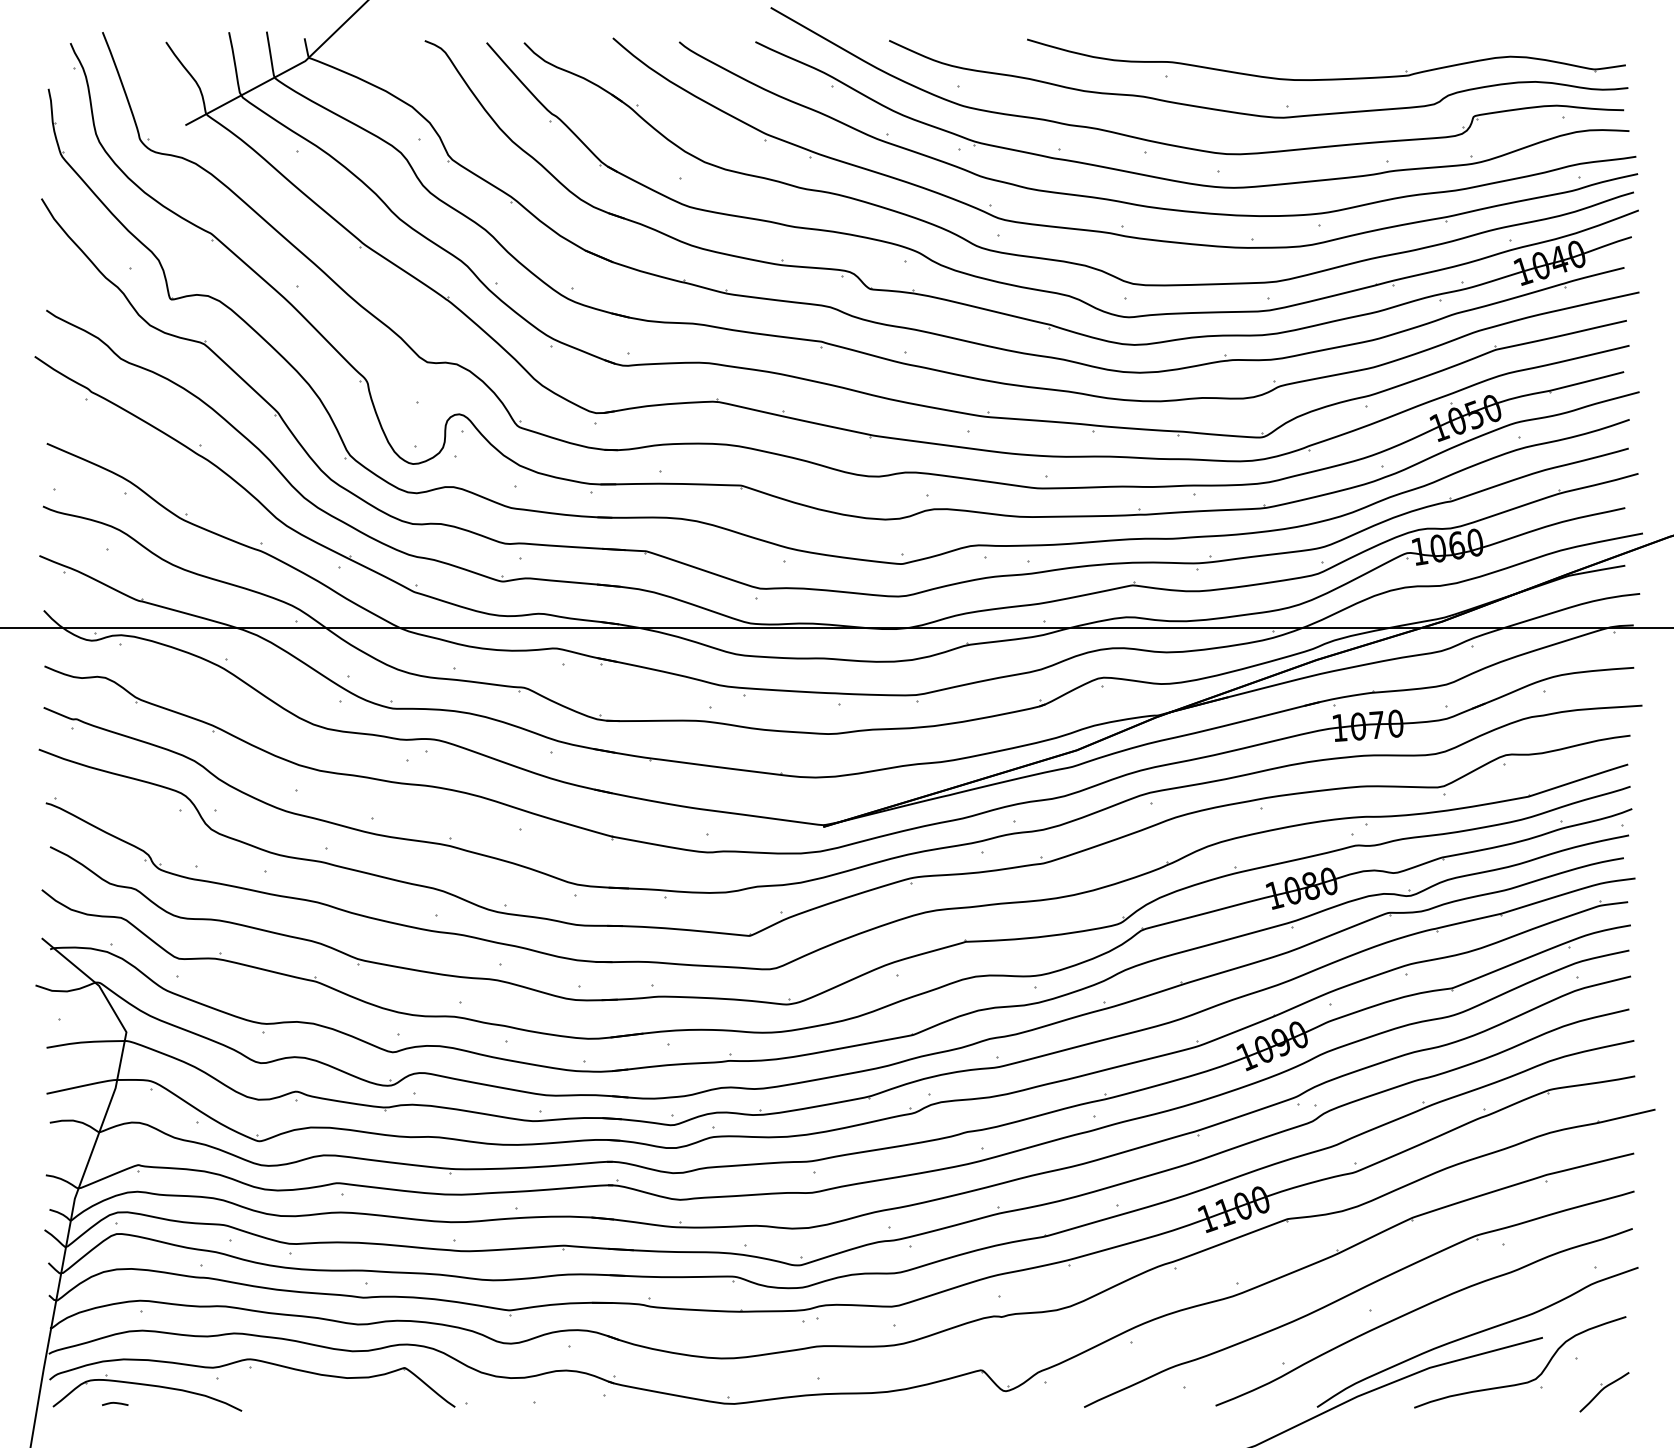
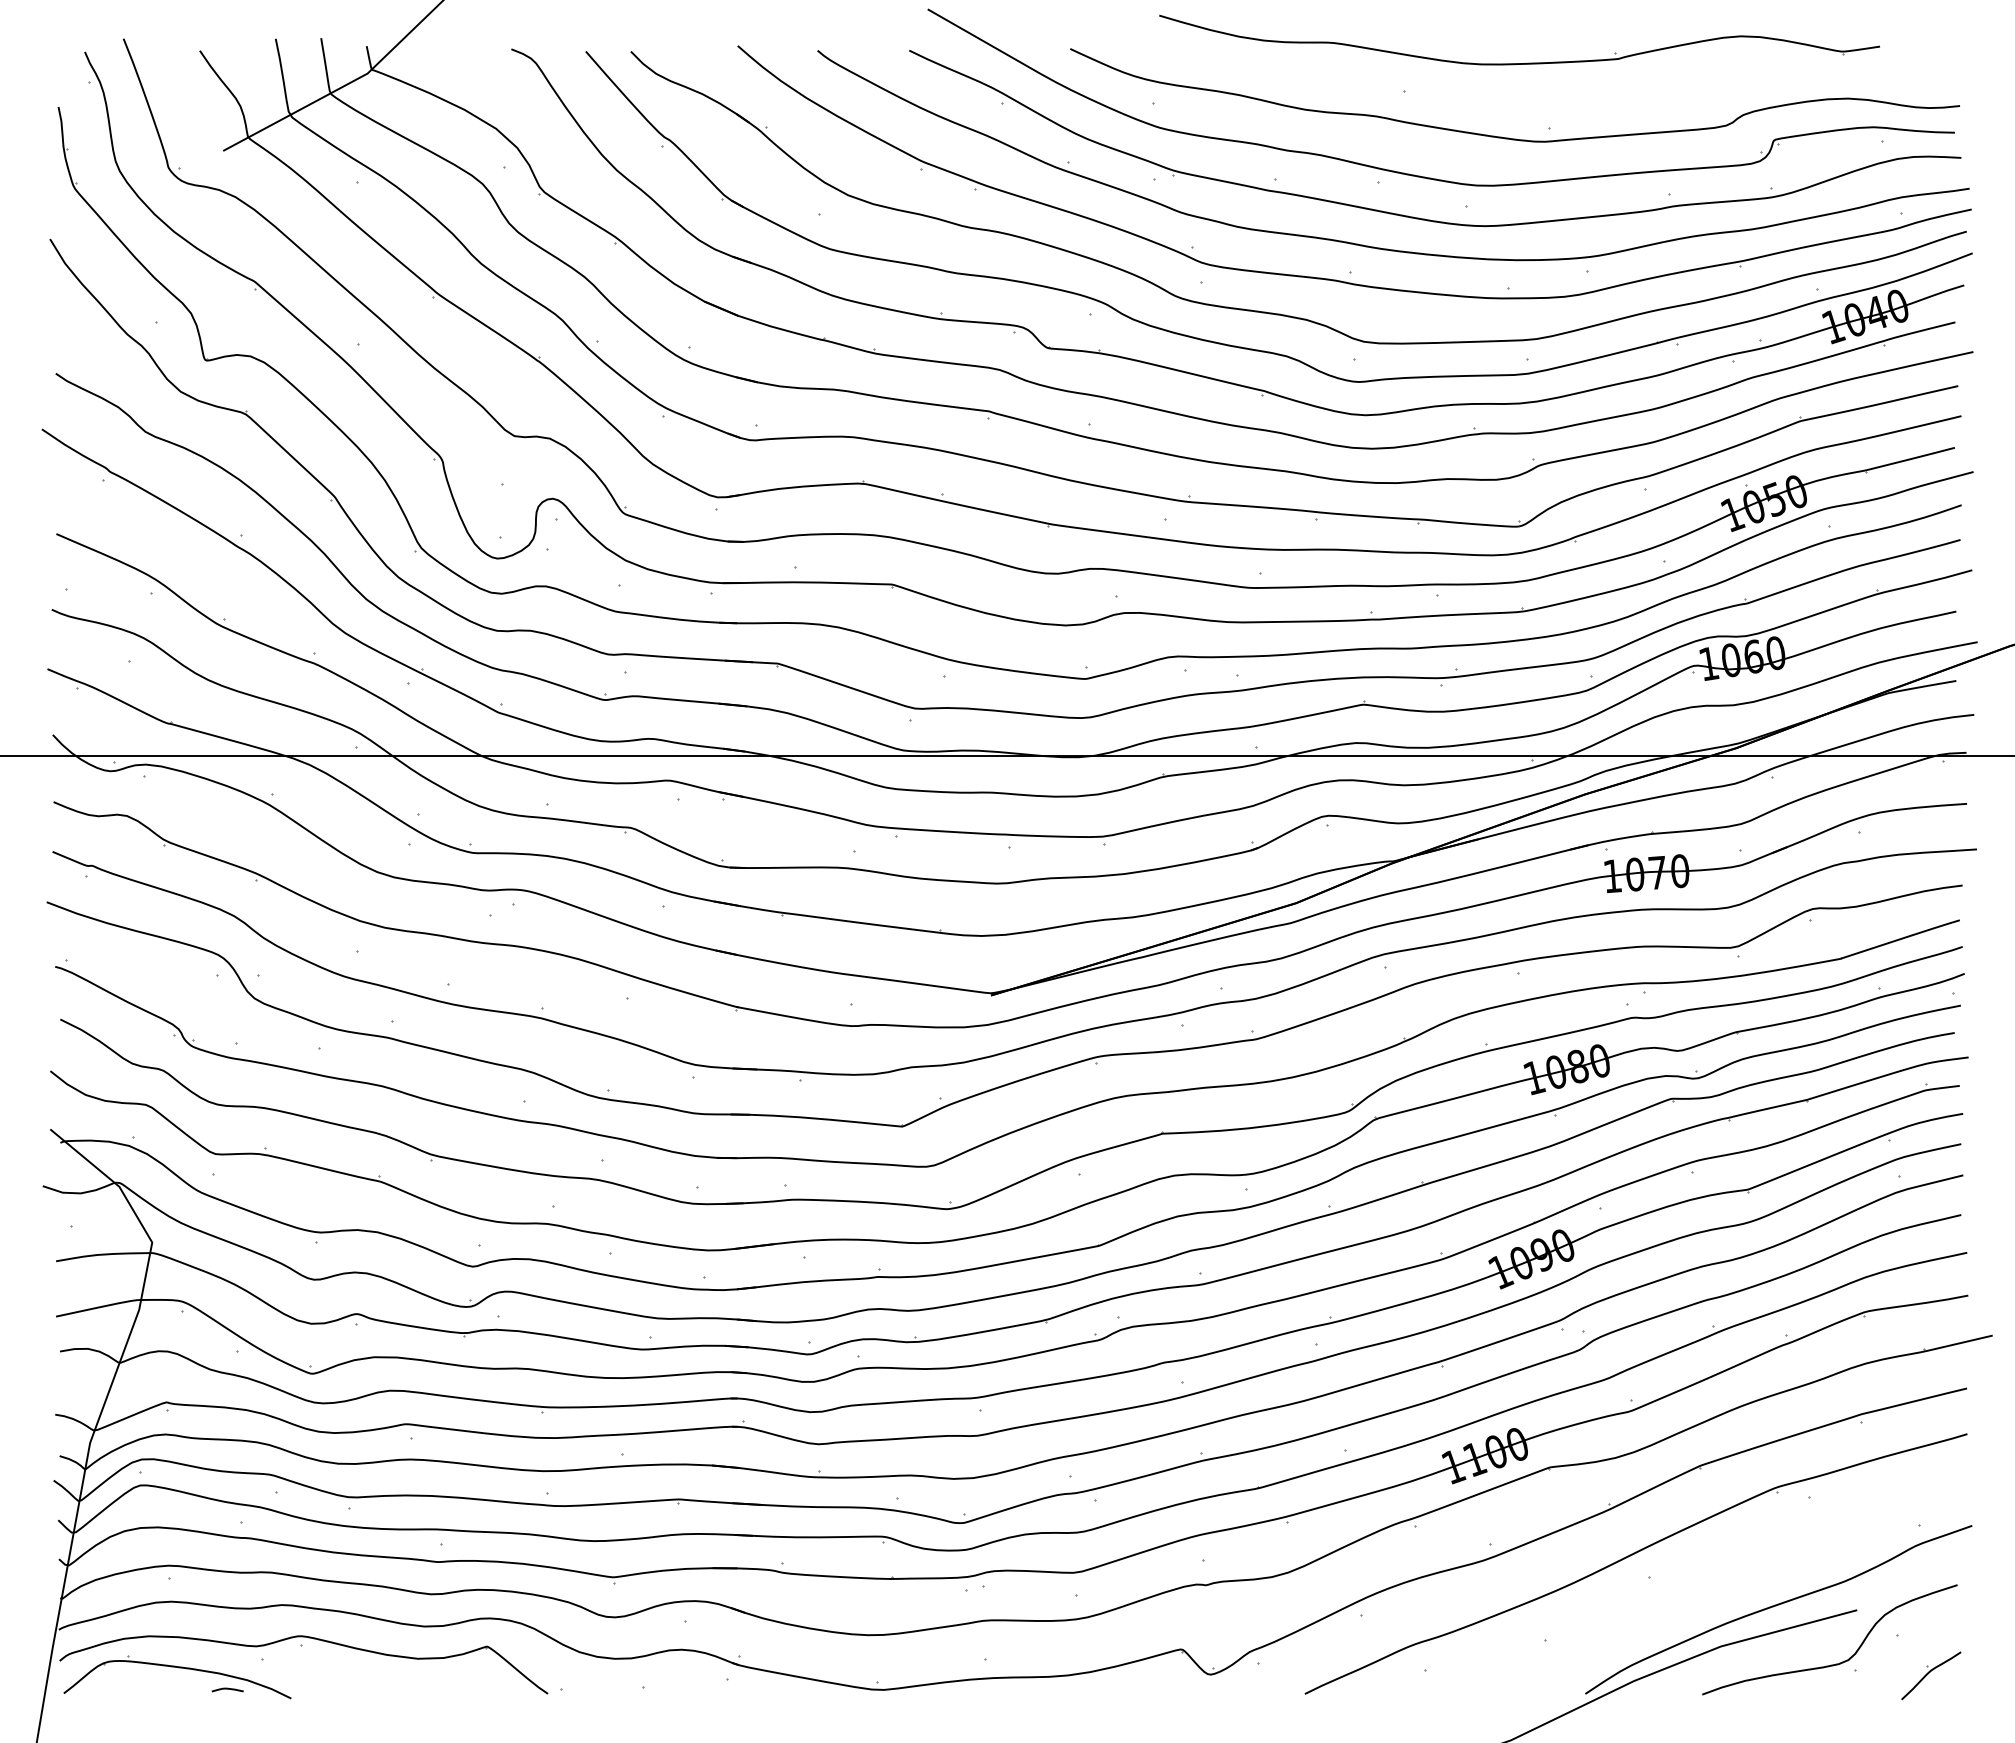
part: (1326, 79) -> (1519, 63), moved
curve: (1420, 1308) -> (1709, 1575), removed
curve: (115, 1403) -> (227, 1689), moved

